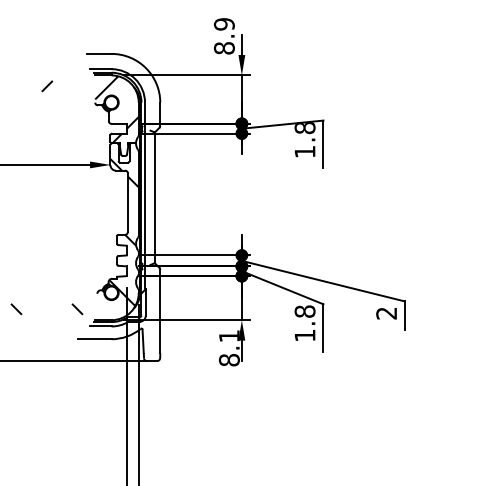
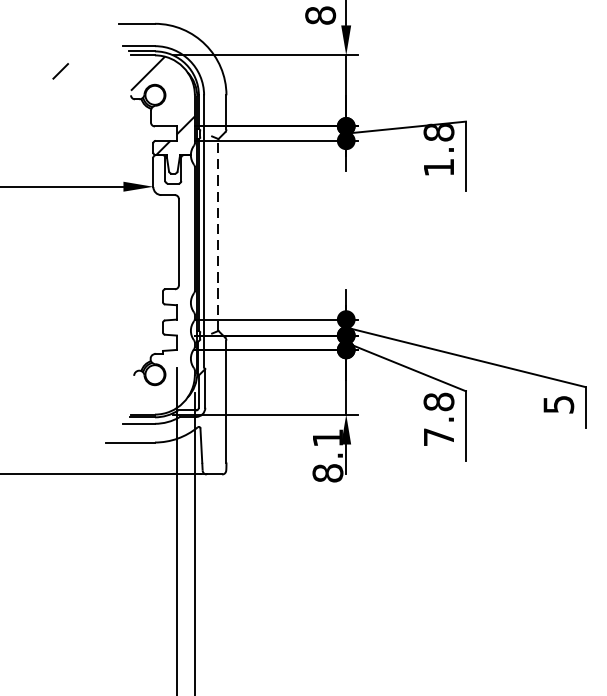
line: (154, 197) -> (217, 234), solid -> dashed
hatch: (74, 236) -> (100, 291), removed
text: (386, 313) -> (558, 404), 2 -> 5
text: (304, 335) -> (438, 437), 1.8 -> 7.8

